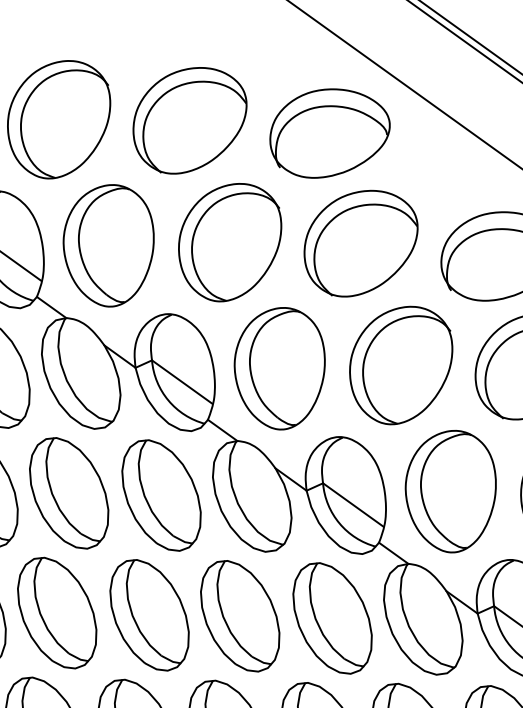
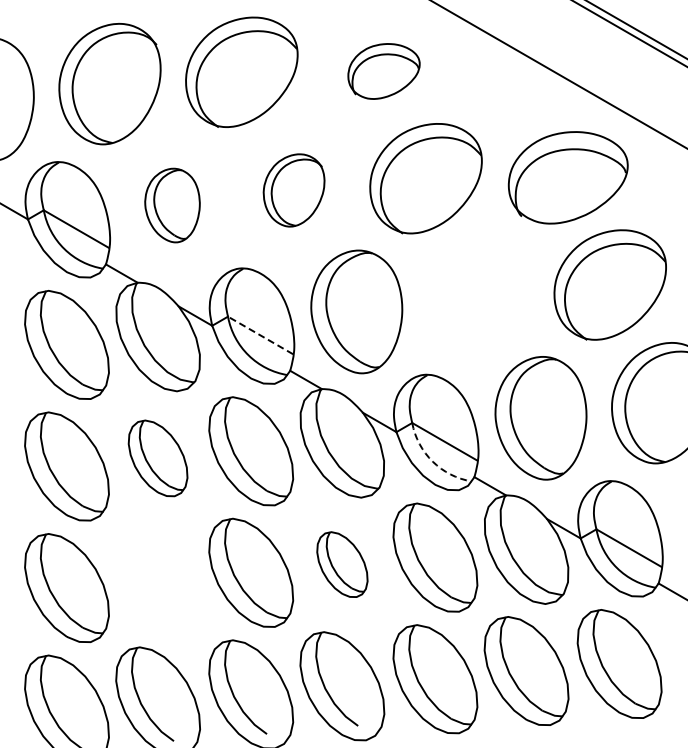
part: (329, 134) -> (383, 71), size x0.6
part: (228, 242) -> (293, 190), size x0.6
part: (108, 245) -> (172, 205), size x0.6
part: (399, 365) -> (477, 296), removed
line: (182, 382) -> (260, 335), solid -> dashed
part: (68, 493) -> (157, 458), size x0.7
arc: (339, 523) -> (432, 461), solid -> dashed
part: (56, 612) -> (157, 579), removed
part: (240, 615) -> (342, 564), size x0.6

